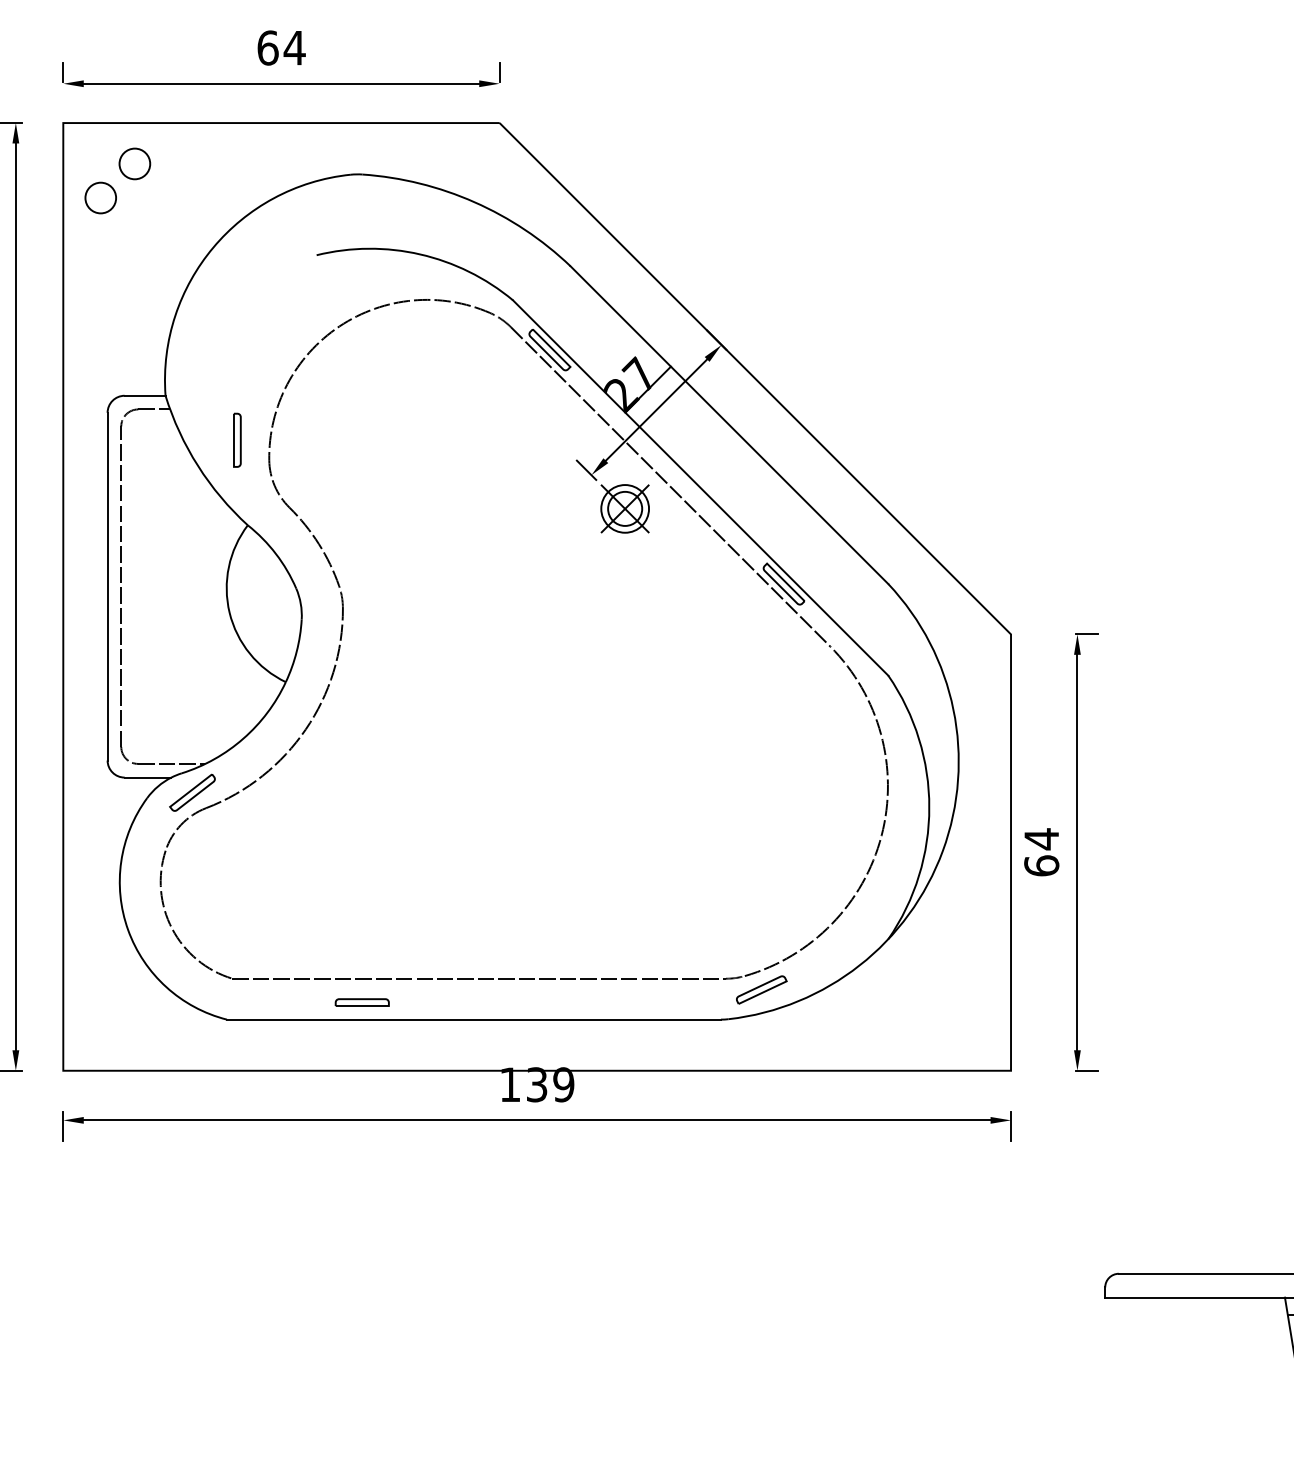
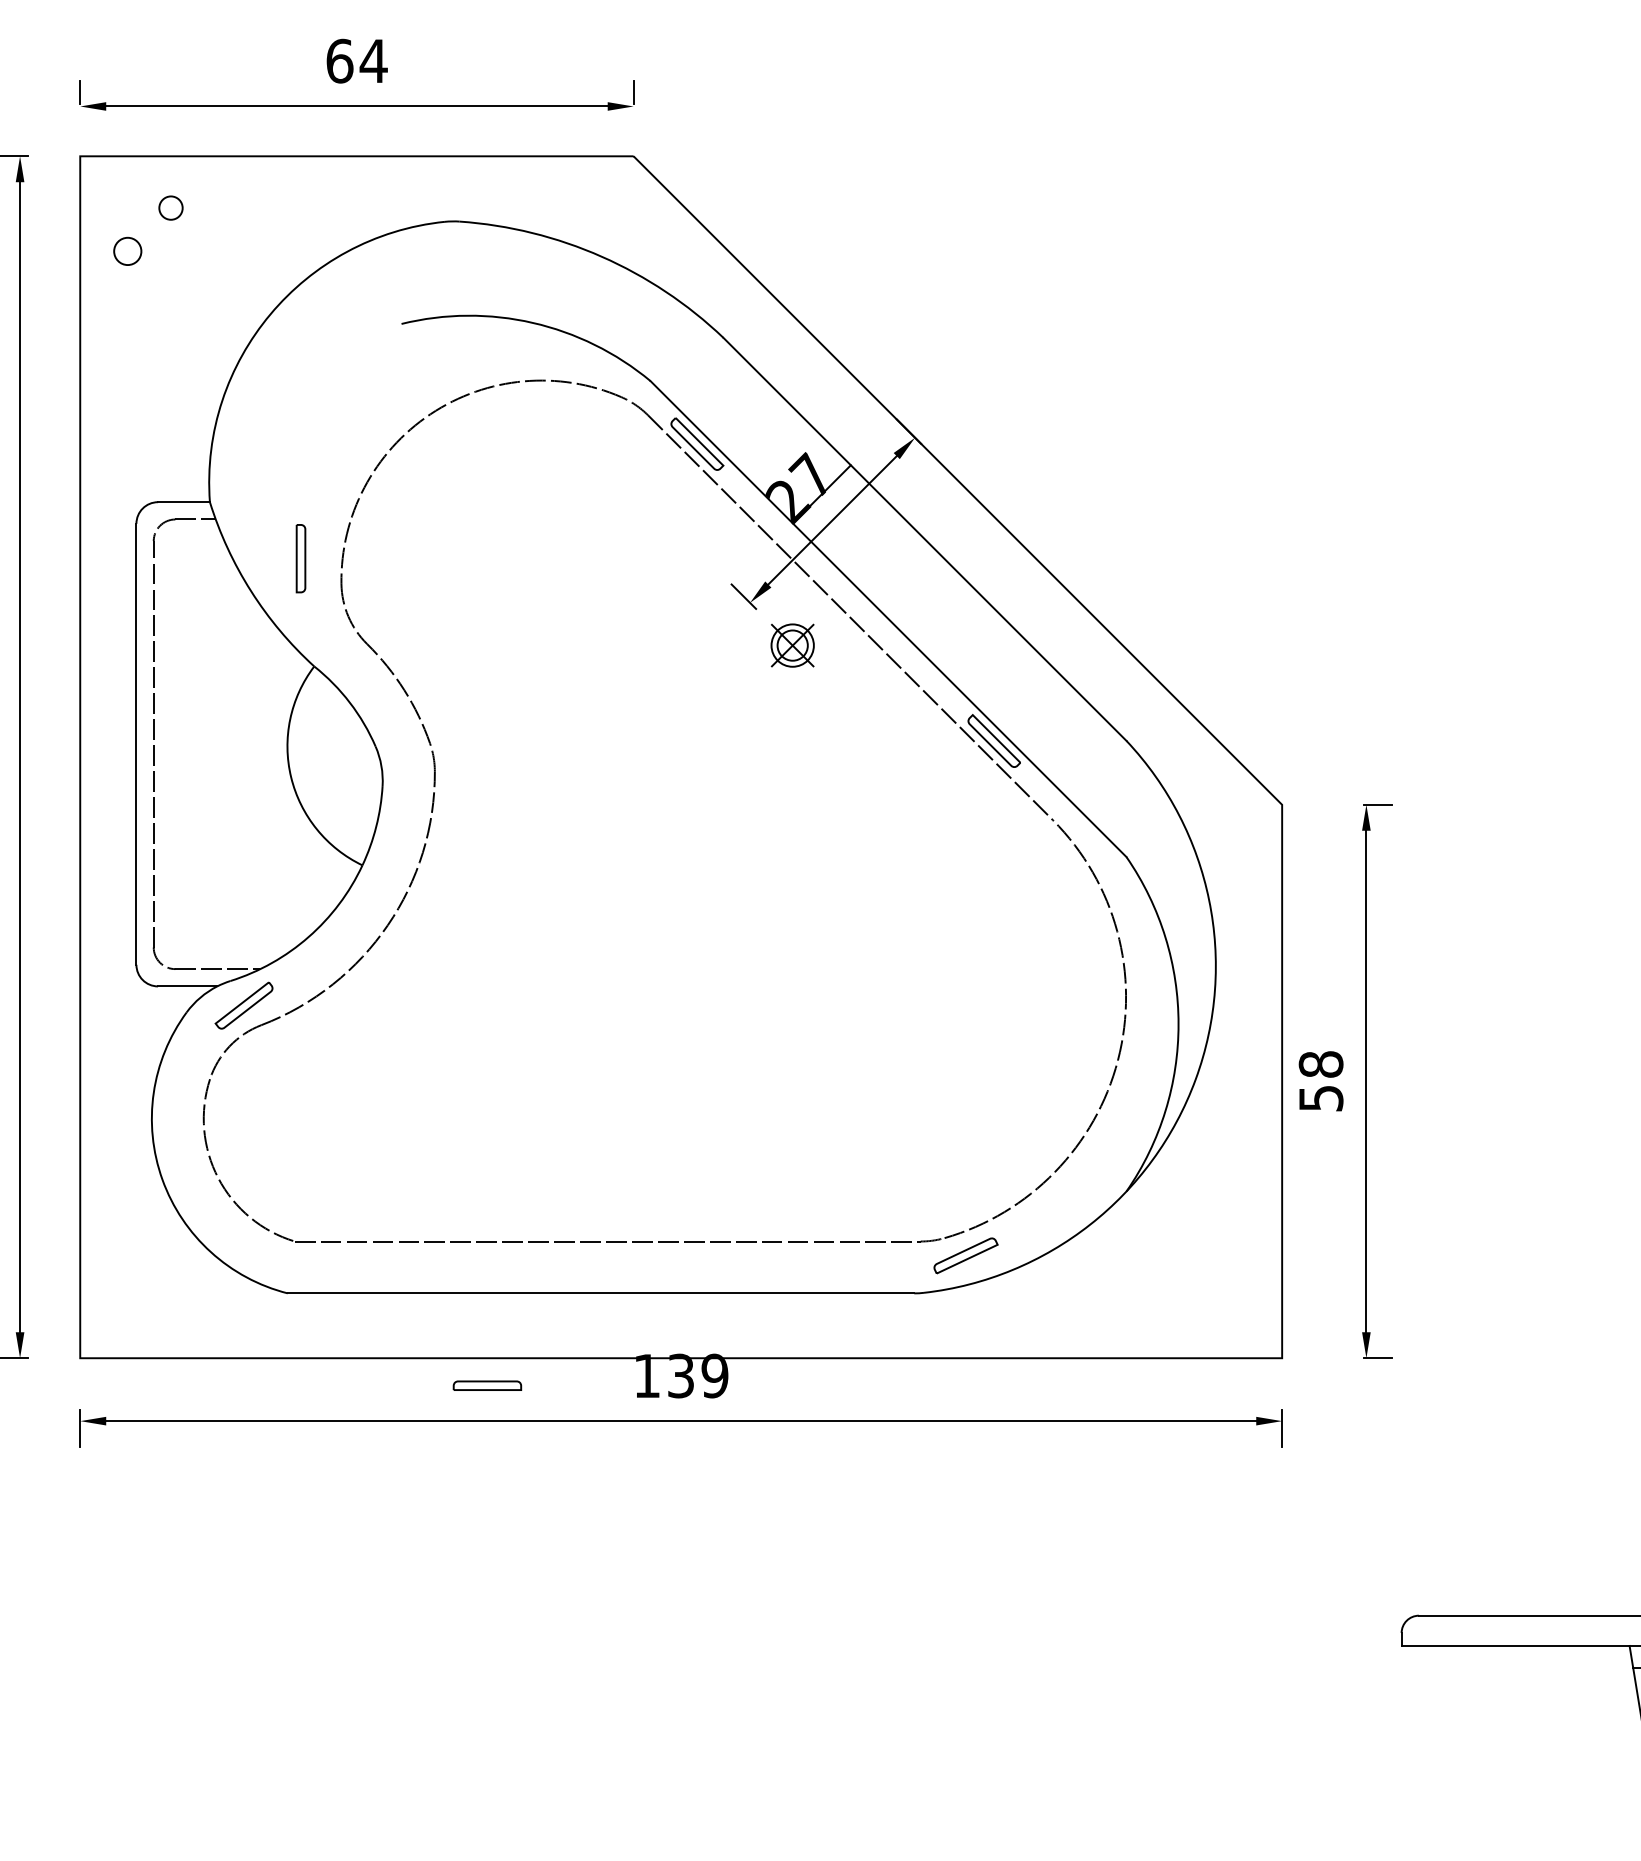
circle: (134, 163) -> (170, 207), size x0.6
circle: (100, 197) -> (127, 250), size x0.7
part: (624, 508) -> (792, 645), size x0.7
text: (1041, 851) -> (1320, 1080), 64 -> 58
part: (362, 1002) -> (487, 1385), moved

